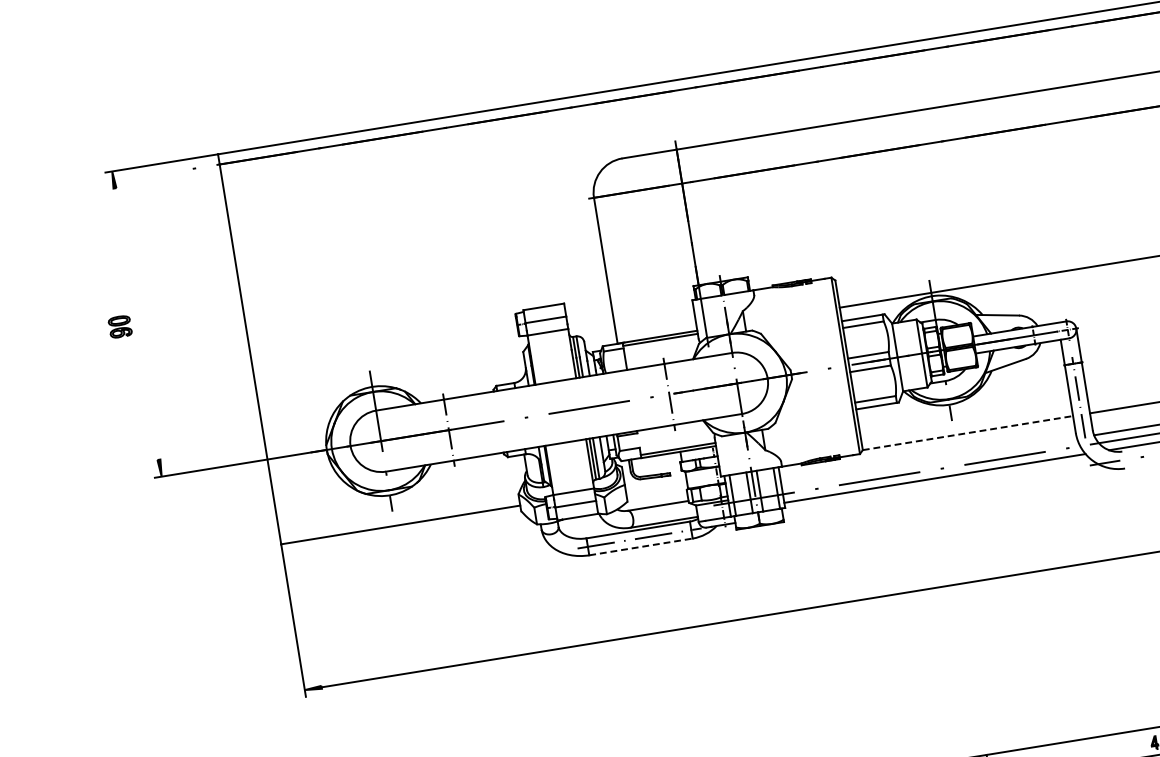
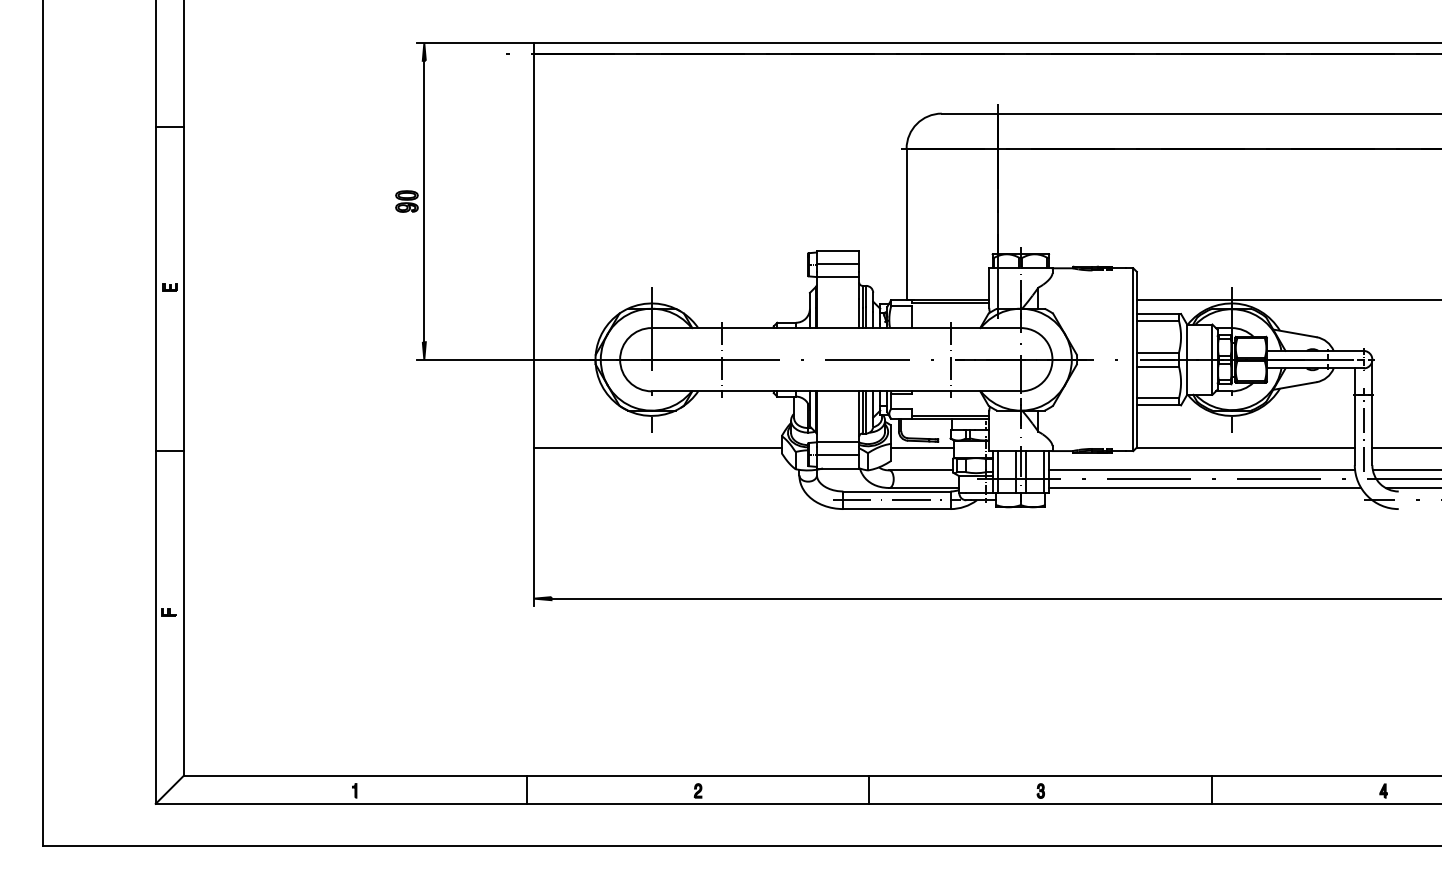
line: (137, 324) -> (424, 201), added
line: (967, 433) -> (1245, 447), dashed -> solid
line: (928, 462) -> (1201, 470), added
line: (656, 483) -> (922, 447), added
line: (640, 547) -> (896, 509), dashed -> solid

